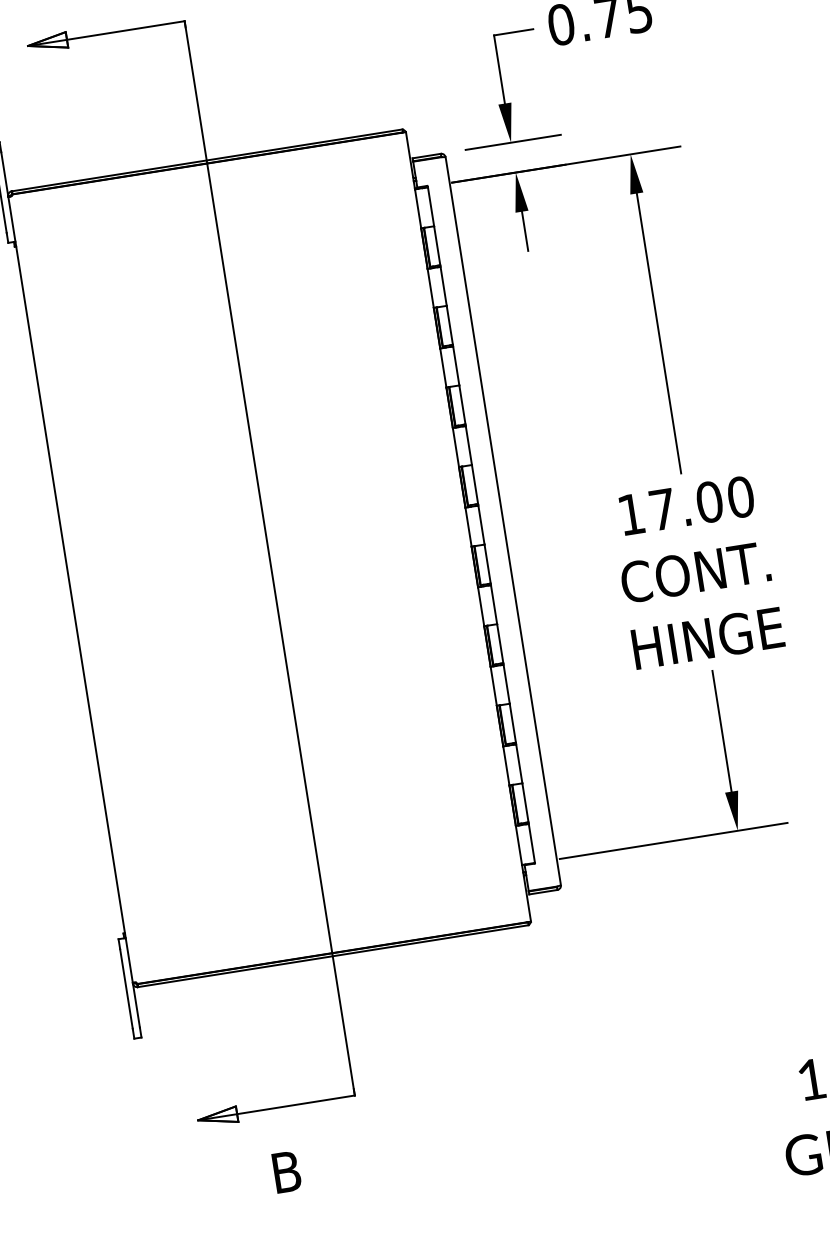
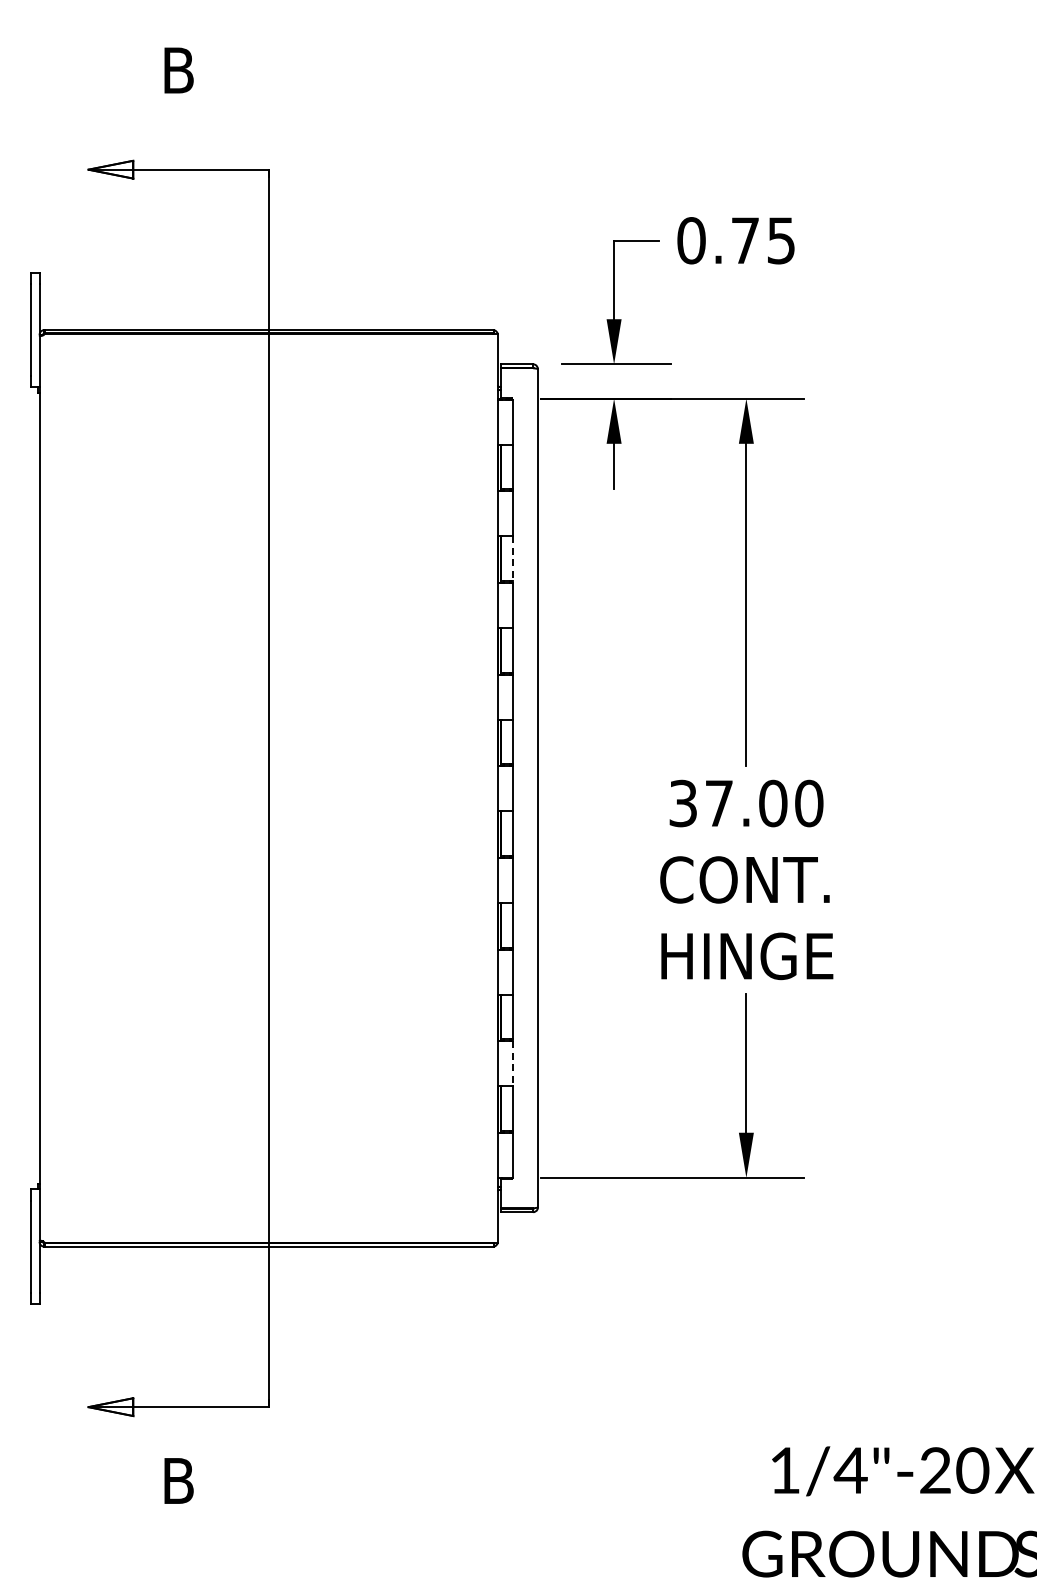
line: (449, 326) -> (512, 559), solid -> dashed
text: (630, 514) -> (682, 803), 17.00 -> 37.00
line: (519, 764) -> (512, 1064), solid -> dashed

